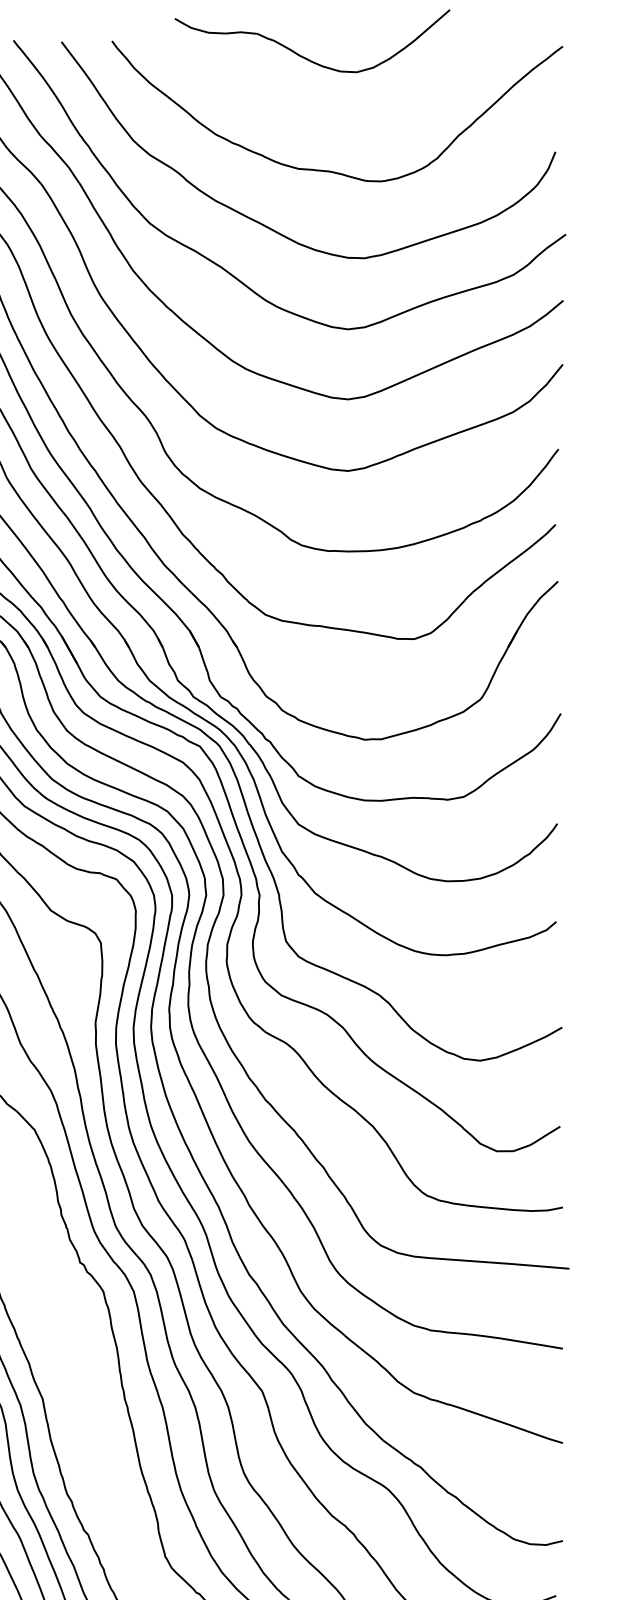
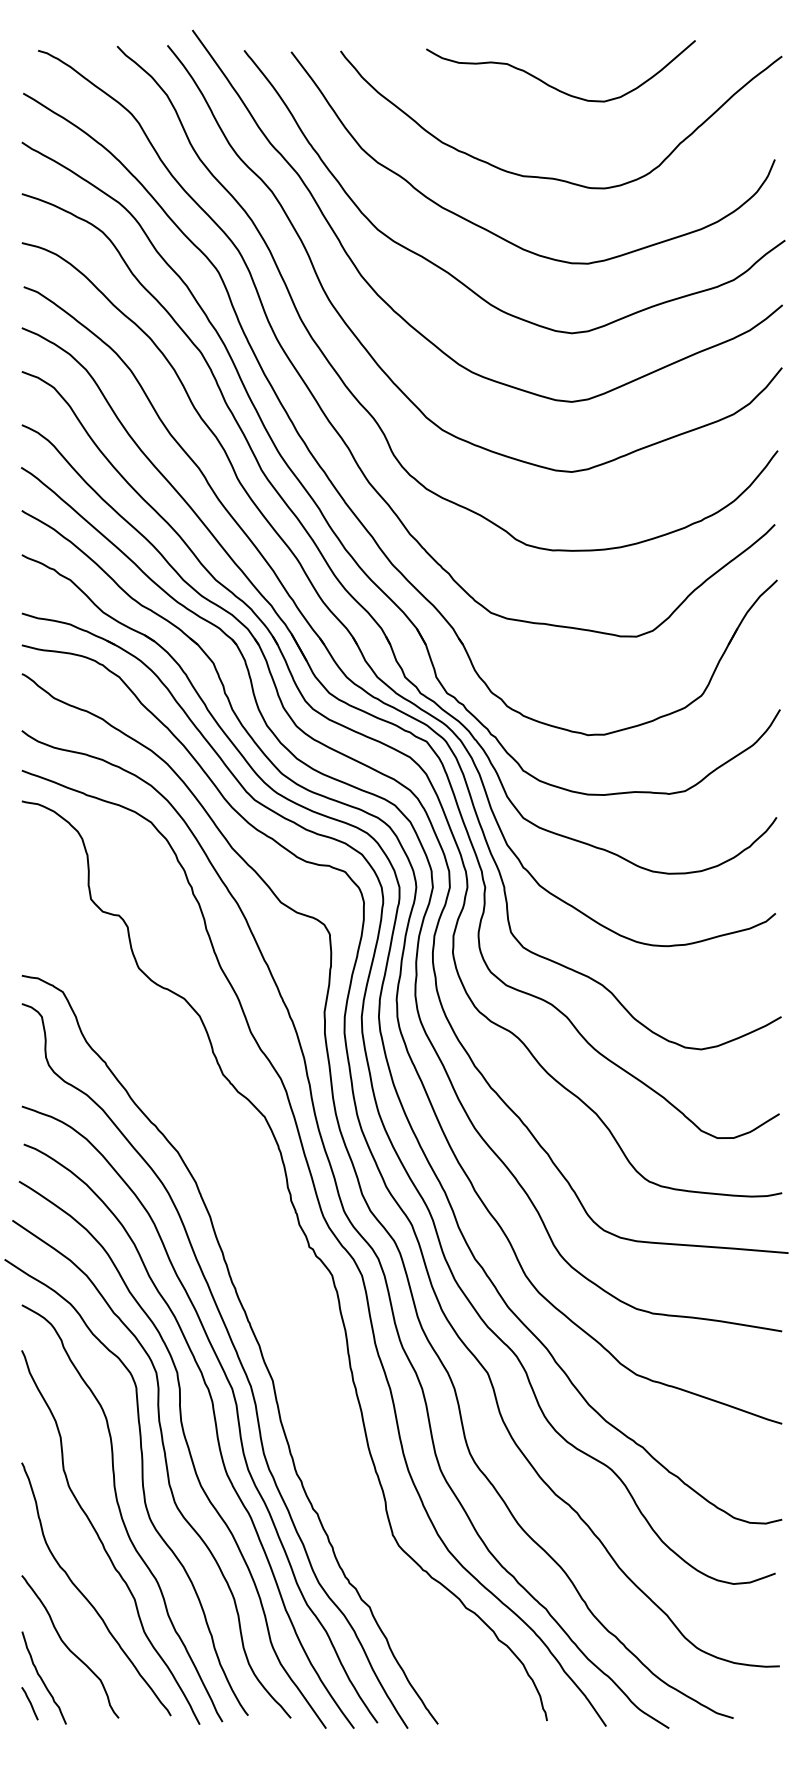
curve: (304, 56) -> (553, 86), moved

